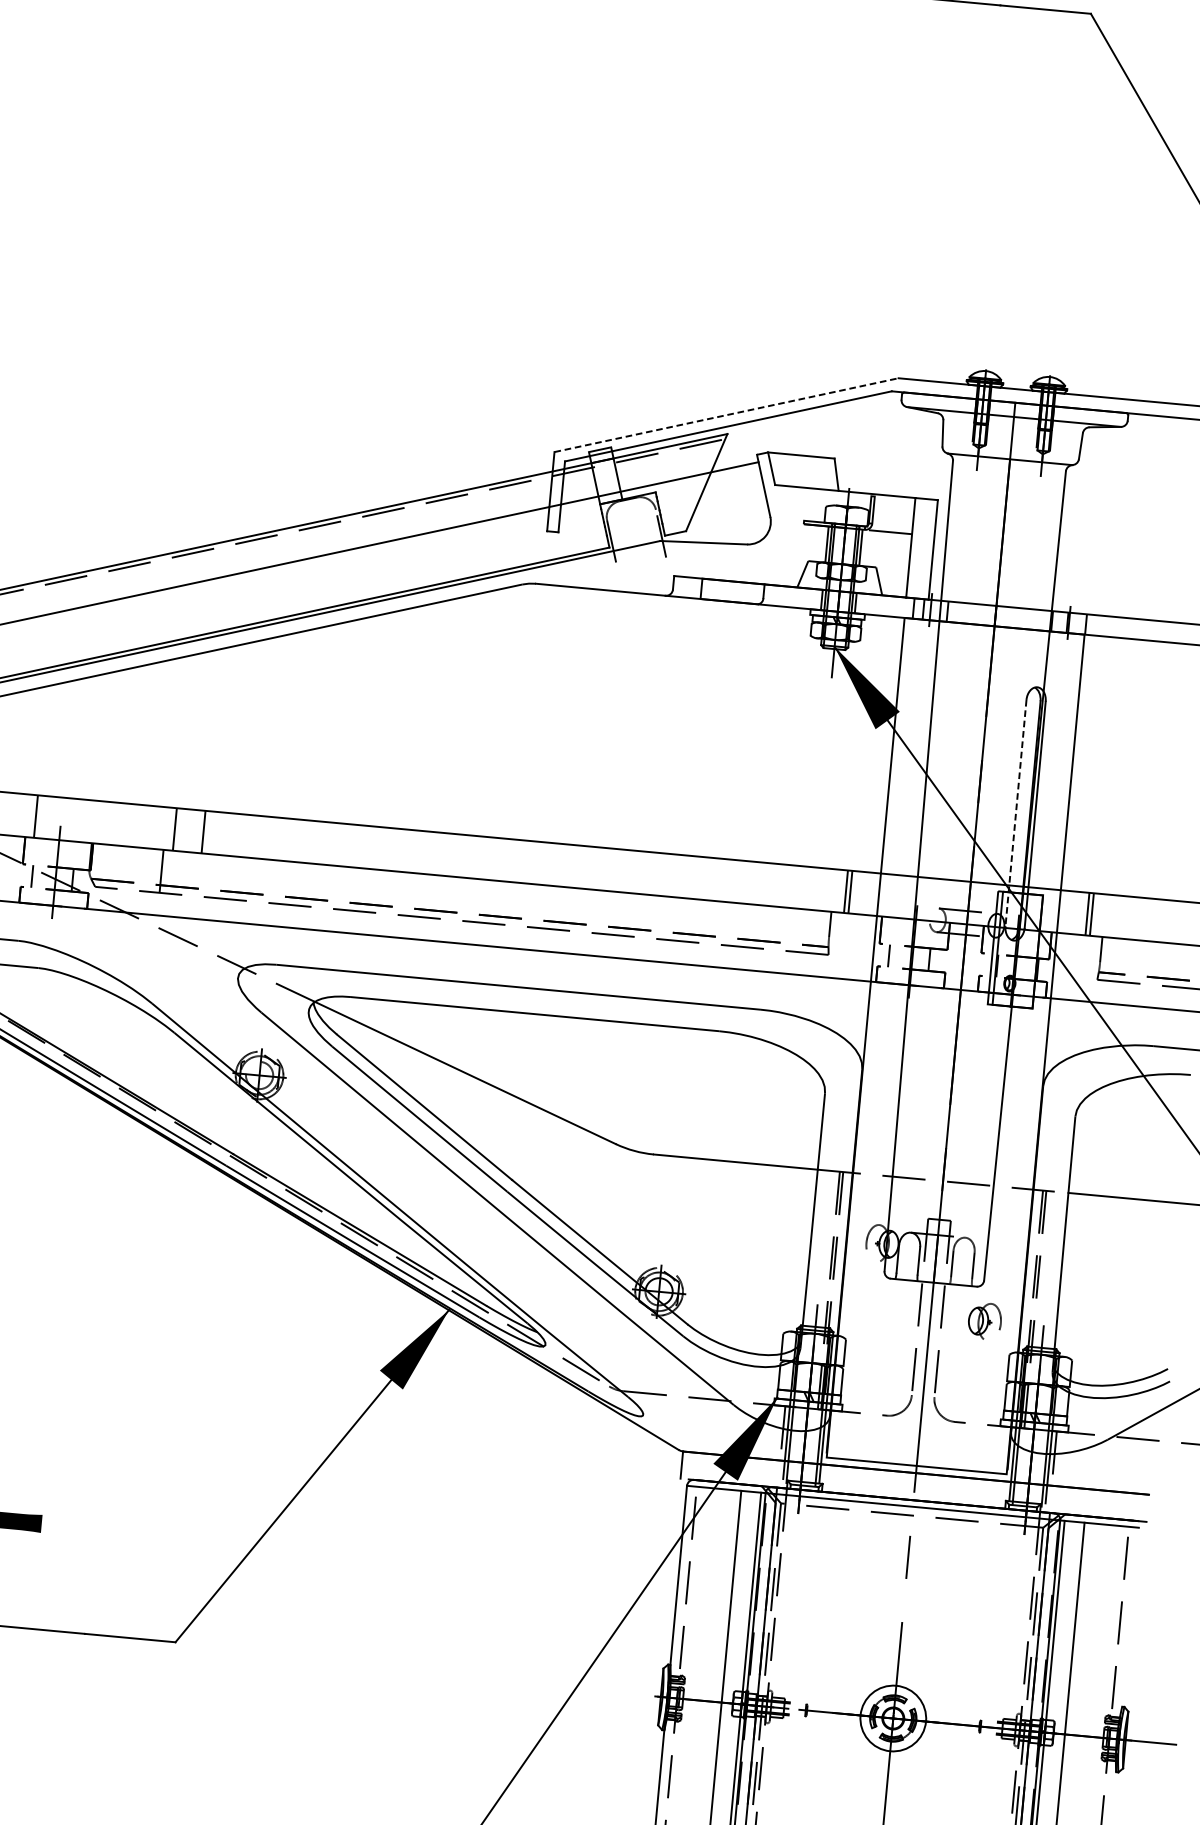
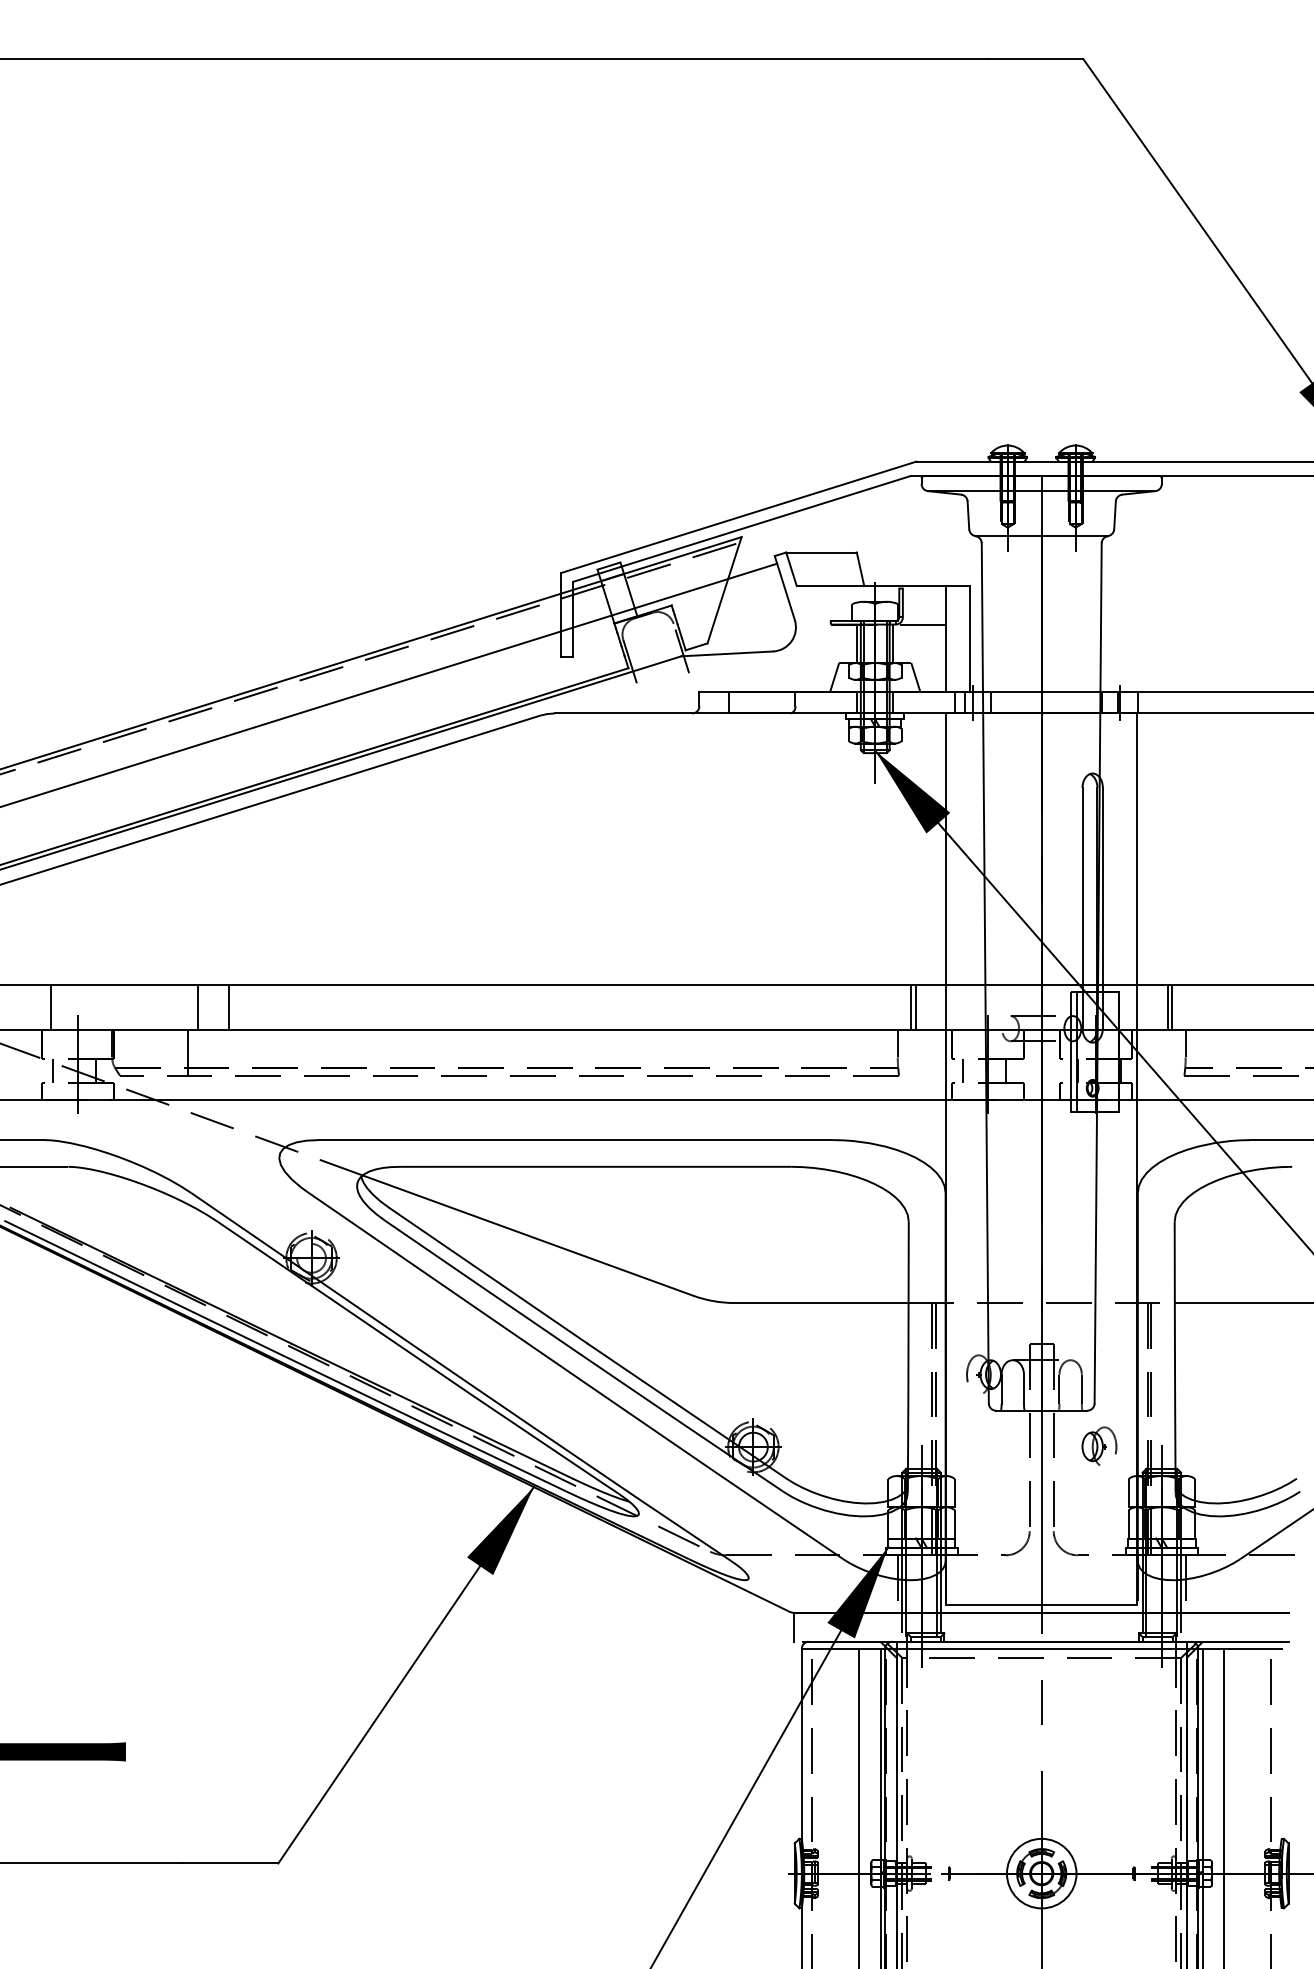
line: (727, 415) -> (739, 517), dashed -> solid
line: (1015, 813) -> (1082, 908), dashed -> solid

